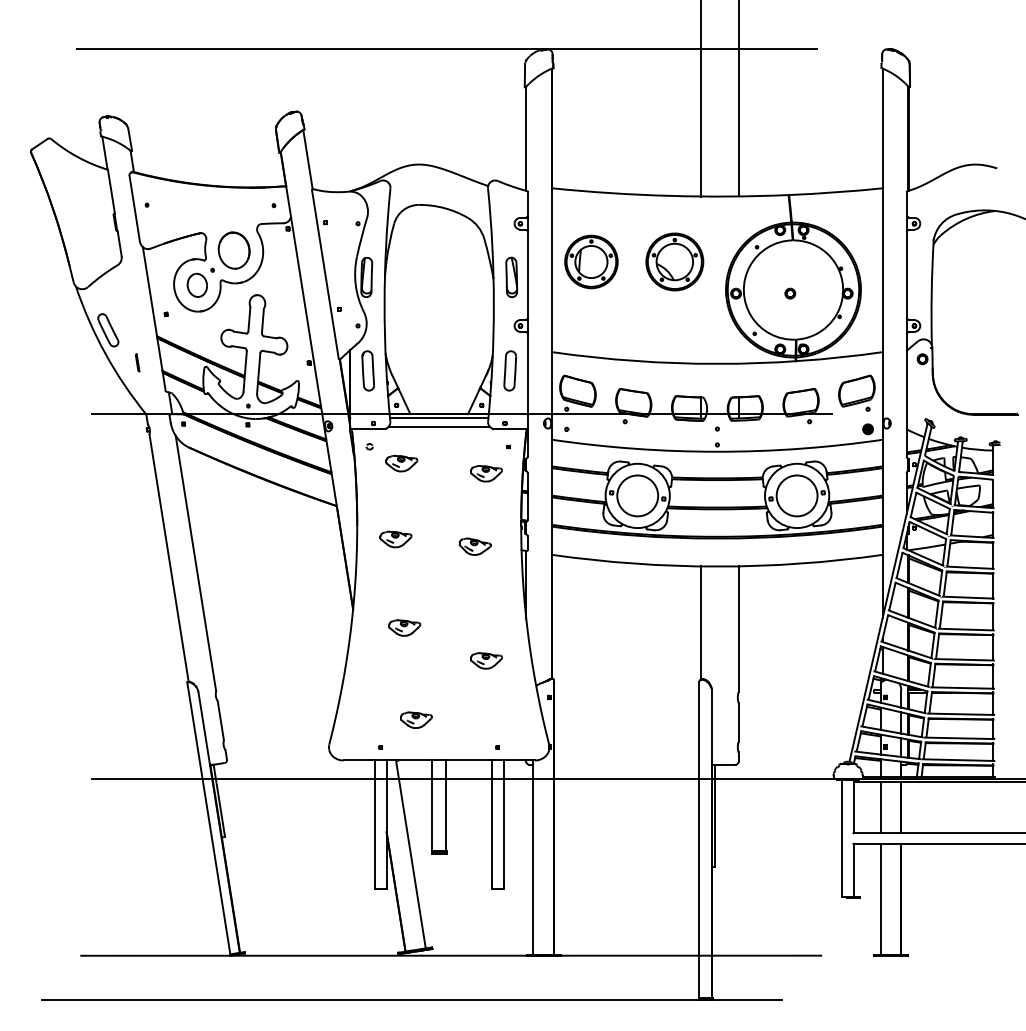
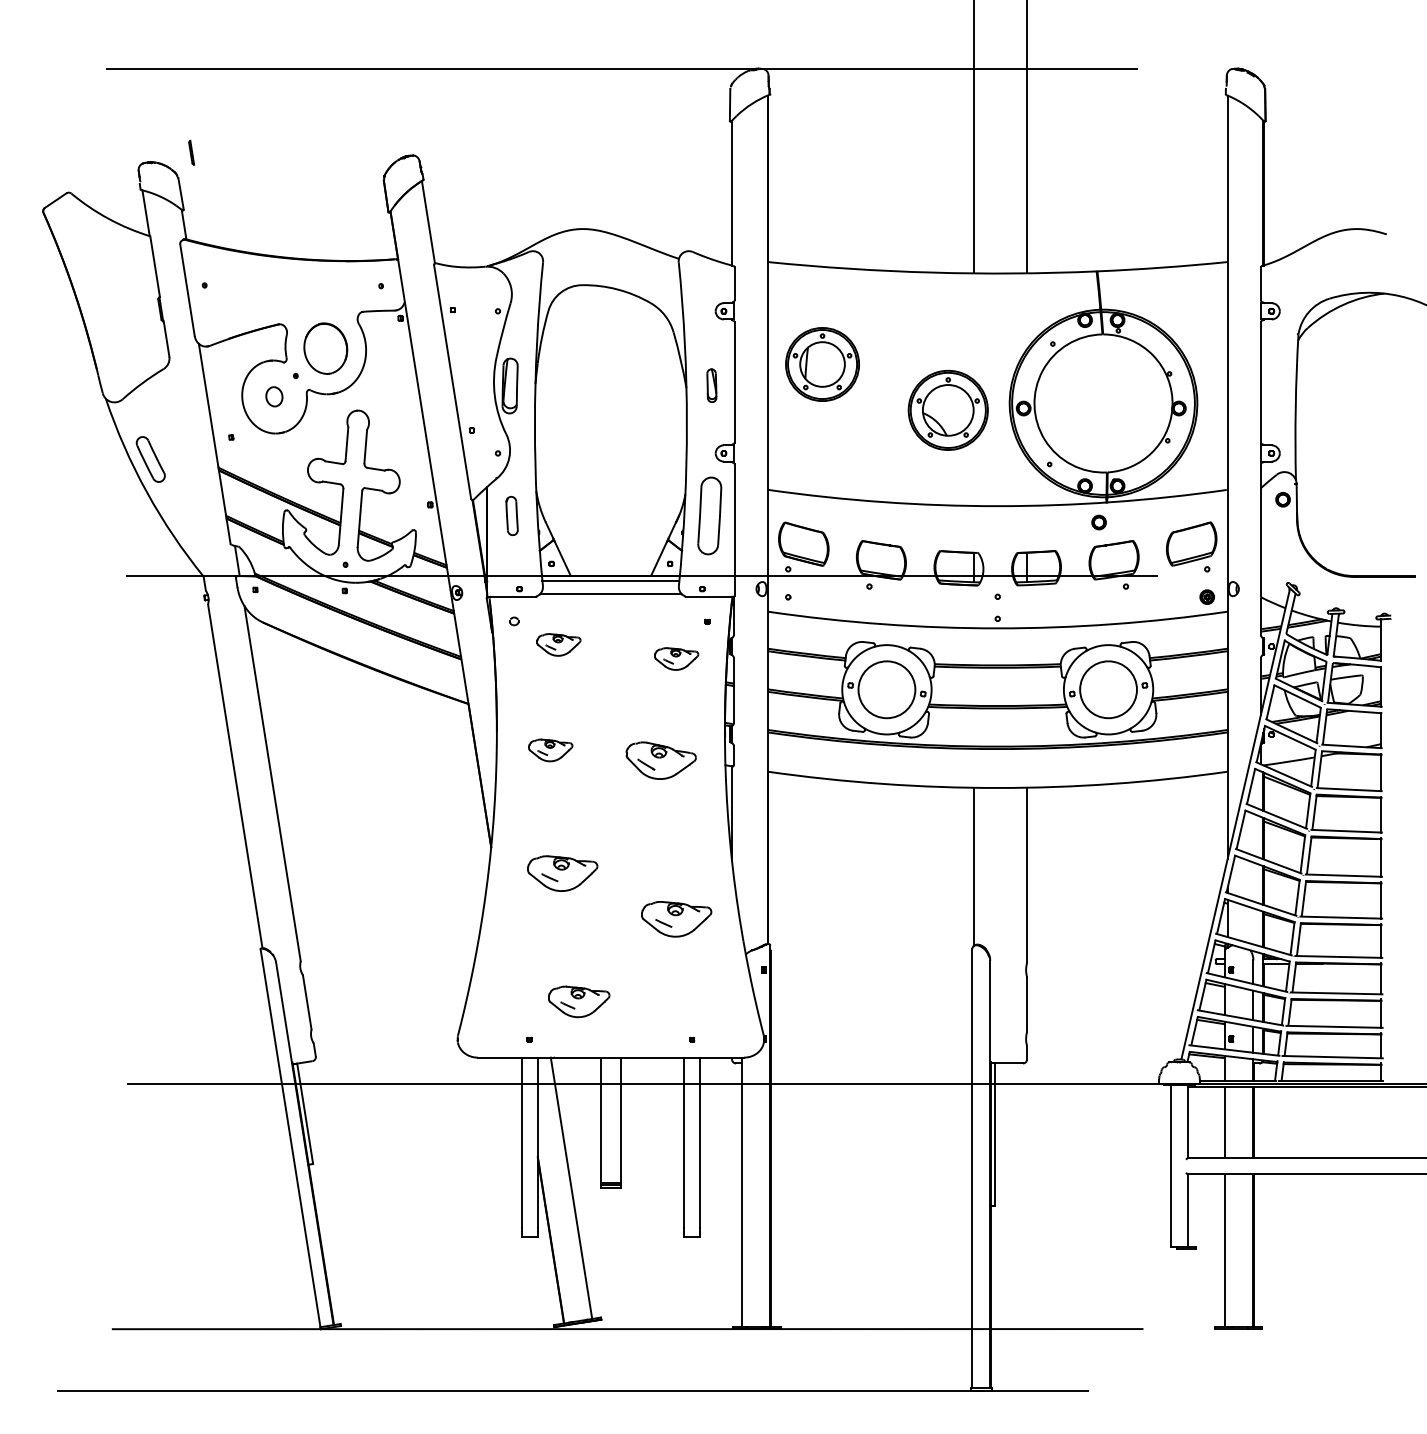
part: (674, 261) -> (947, 409), moved
part: (511, 276) -> (711, 384), size x0.6
part: (196, 284) -> (273, 395), size x0.6
part: (790, 293) -> (1099, 522), moved
line: (137, 362) -> (191, 152), moved
part: (367, 370) -> (511, 515), size x0.7
part: (509, 370) -> (708, 515), size x1.4
part: (474, 546) -> (659, 760), size x1.6
part: (404, 627) -> (562, 872), size x1.6
part: (486, 660) -> (676, 918), size x1.6
part: (416, 719) -> (579, 1000), size x1.4

